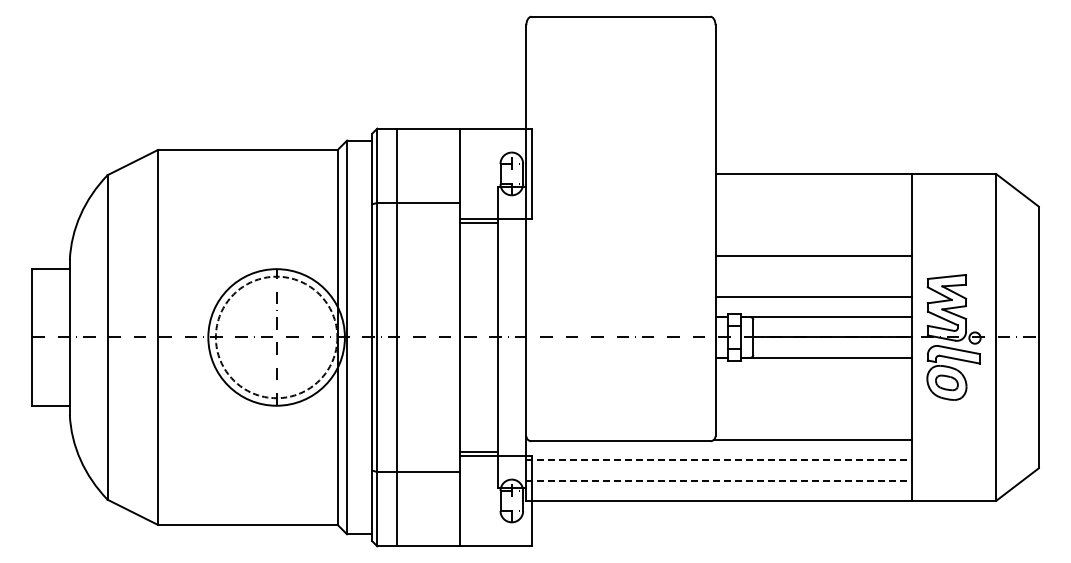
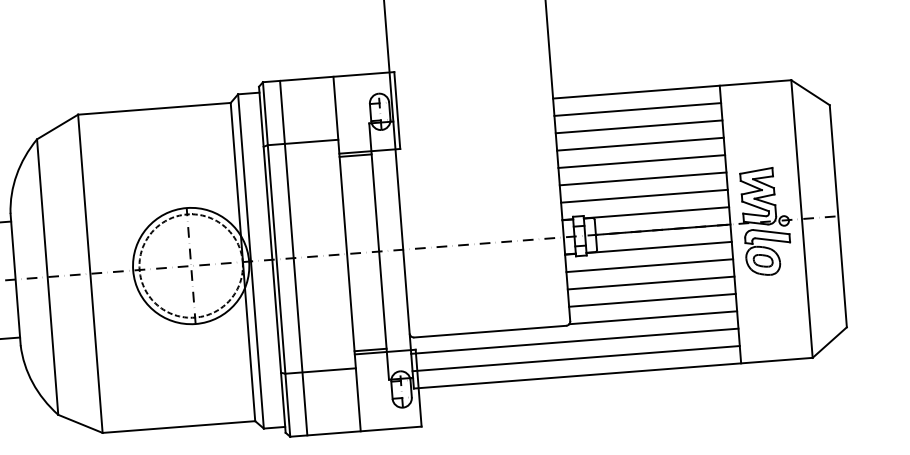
line: (813, 194) -> (637, 109), added
line: (813, 214) -> (638, 126), added
line: (813, 235) -> (640, 144), added
line: (813, 276) -> (642, 179), added
line: (813, 378) -> (649, 265), added
line: (813, 398) -> (650, 282), added
line: (813, 419) -> (652, 300), added
line: (719, 460) -> (575, 341), dashed -> solid
line: (719, 480) -> (576, 358), dashed -> solid

